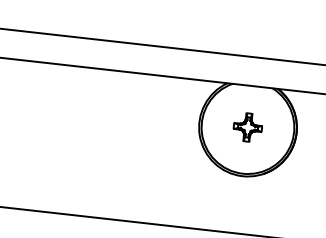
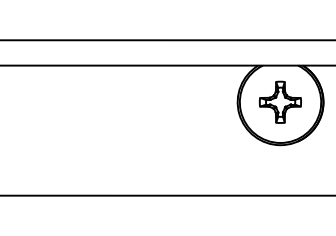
part: (248, 126) -> (280, 101), size x1.67

